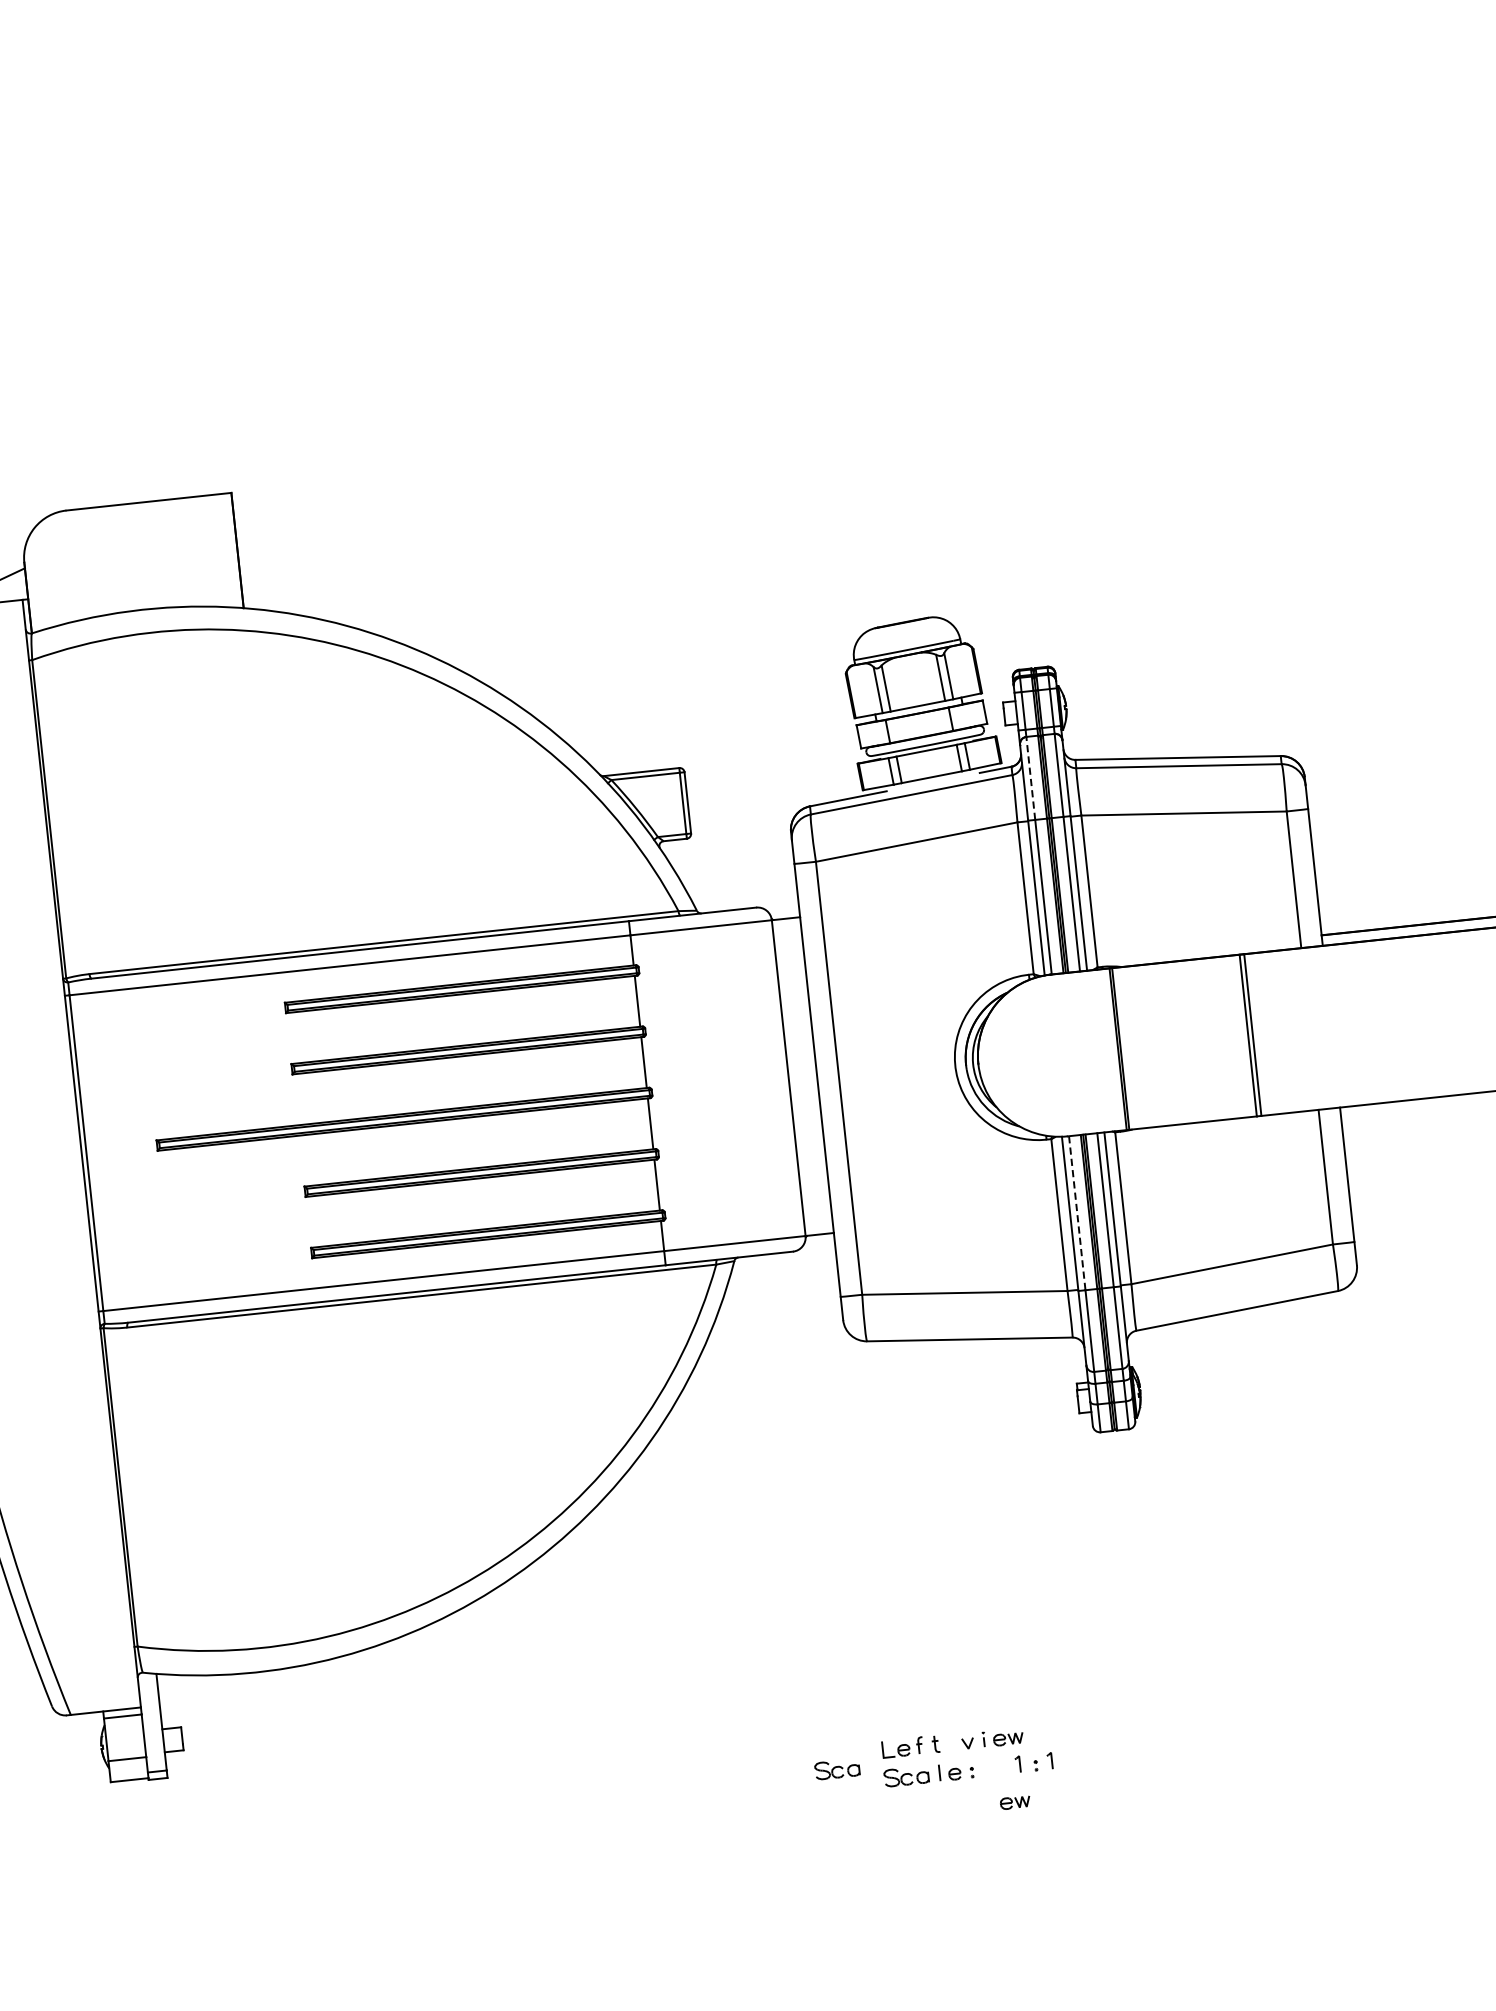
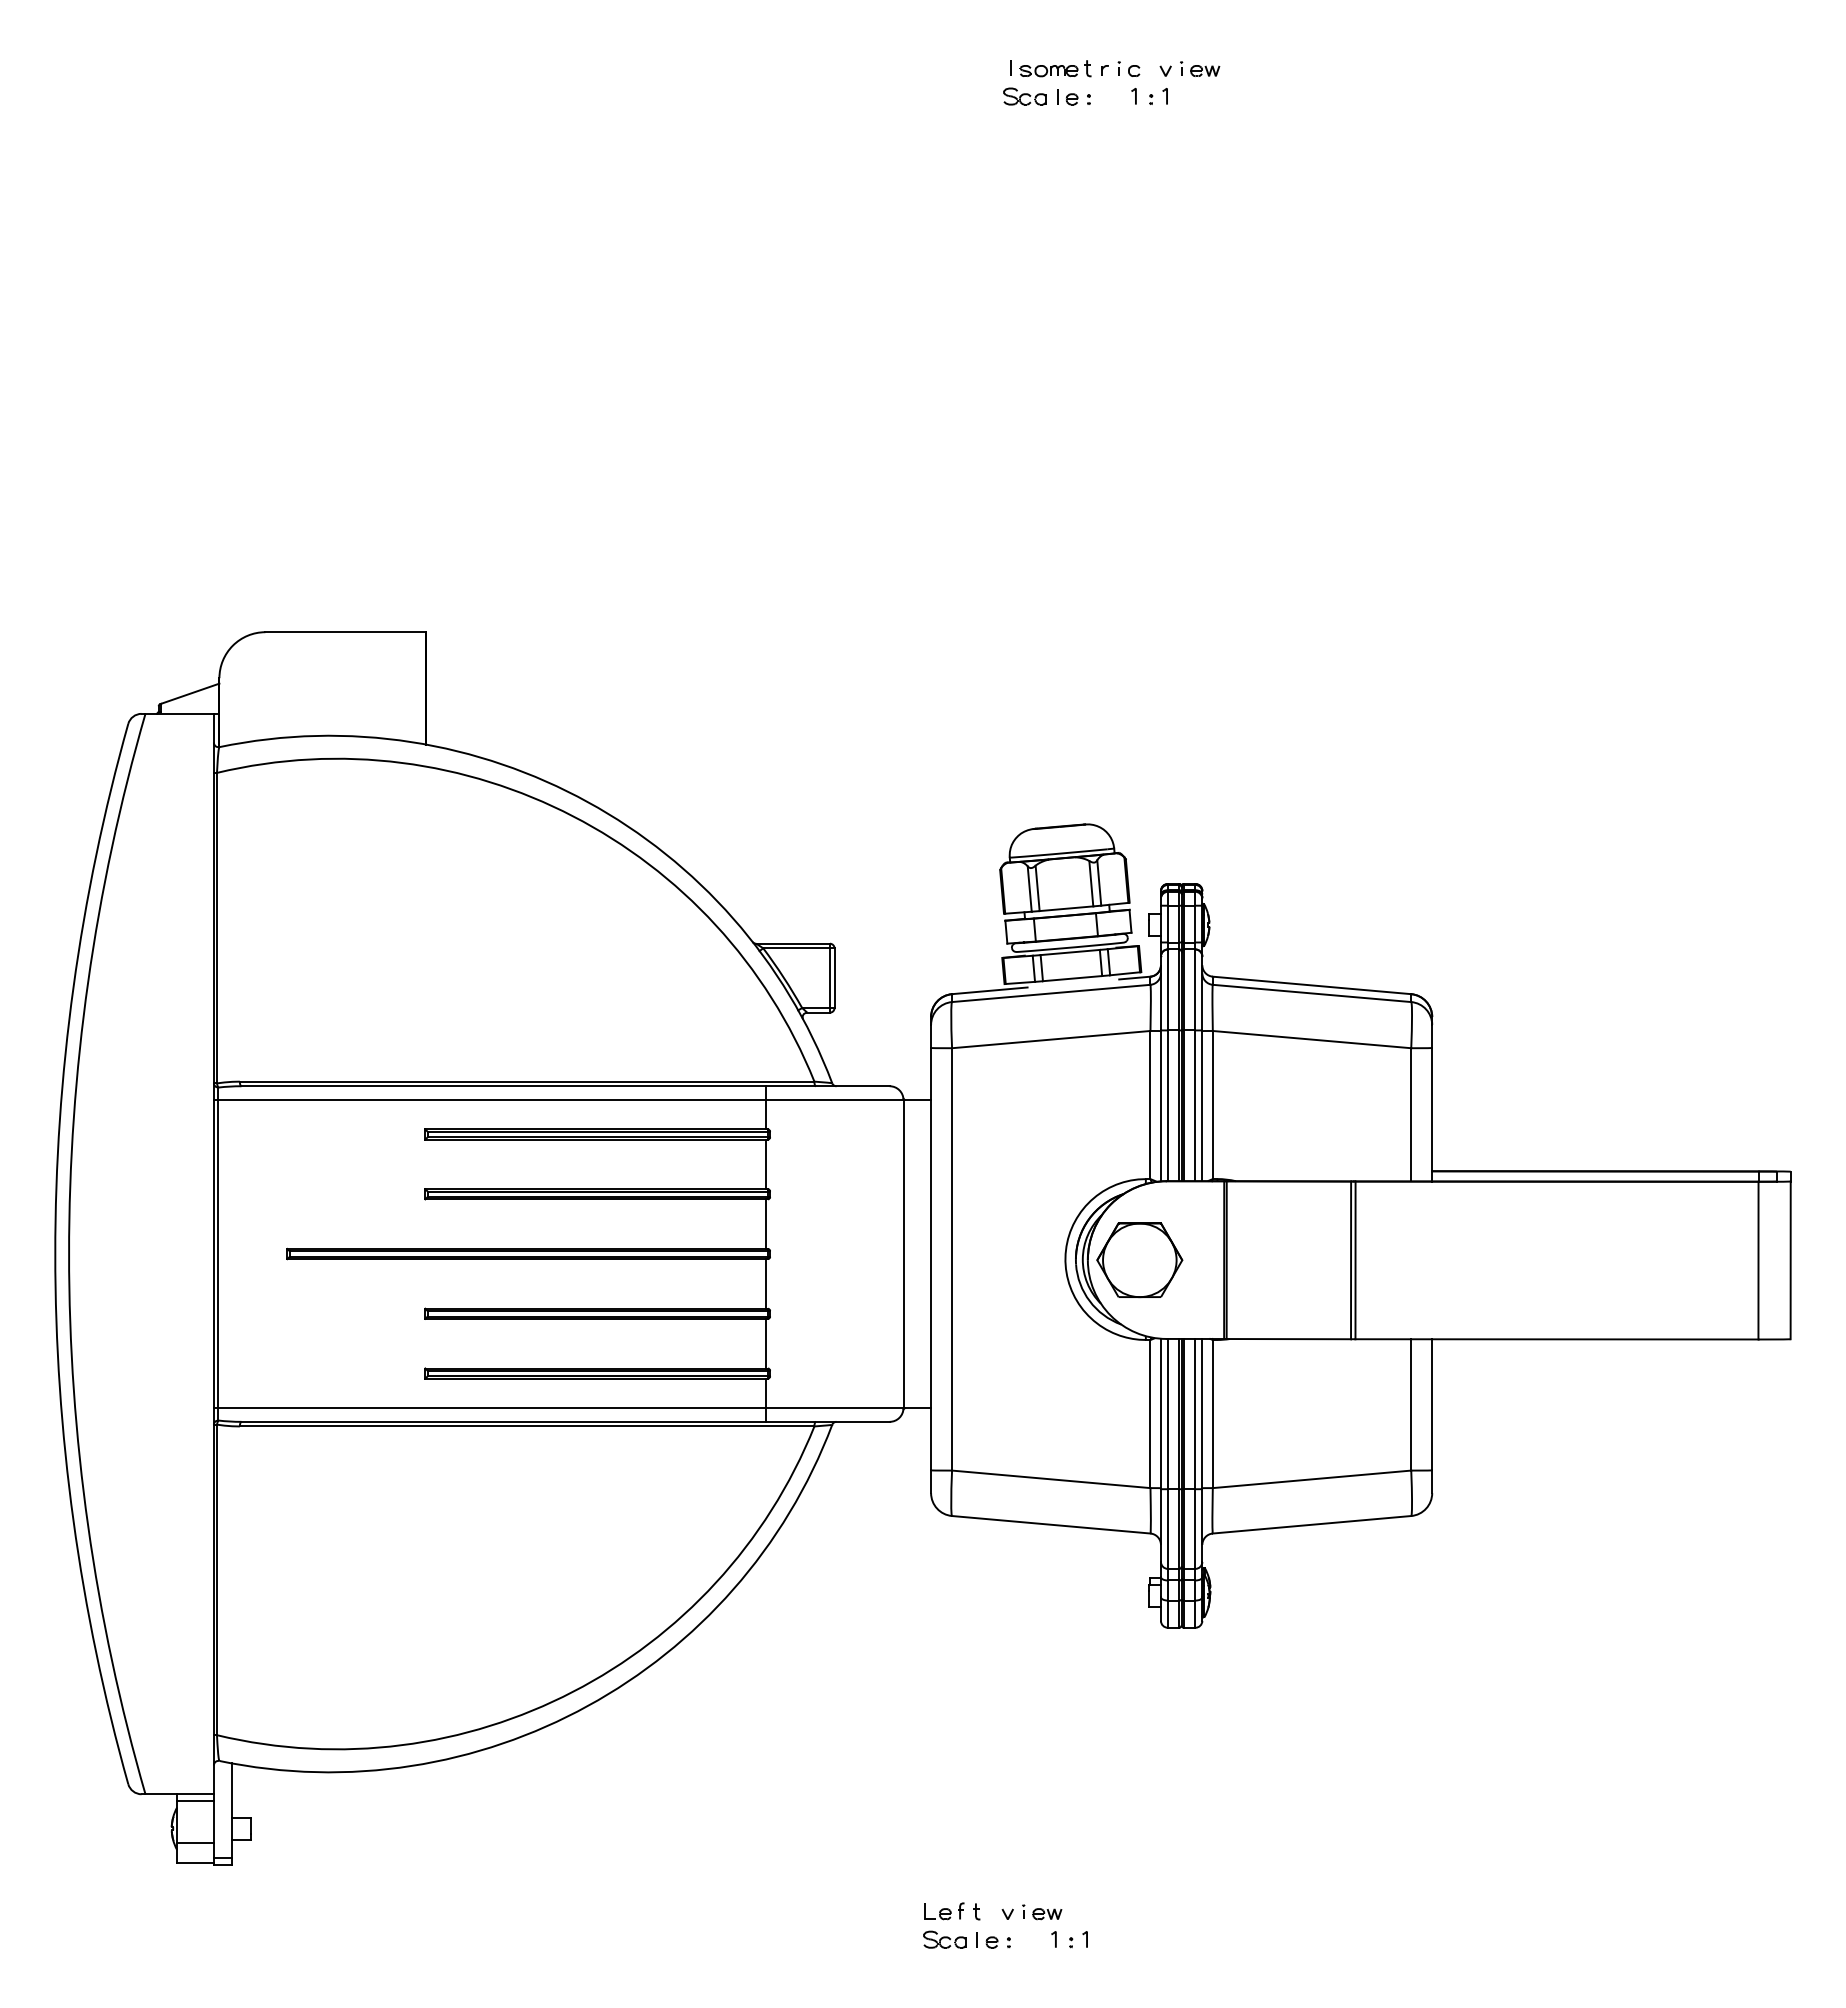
line: (1030, 777) -> (1167, 989), dashed -> solid
part: (1031, 1058) -> (1139, 1260), added
line: (1076, 1213) -> (1167, 1414), dashed -> solid
part: (836, 1769) -> (878, 1925), removed
part: (1015, 1802) -> (1047, 1976), removed

